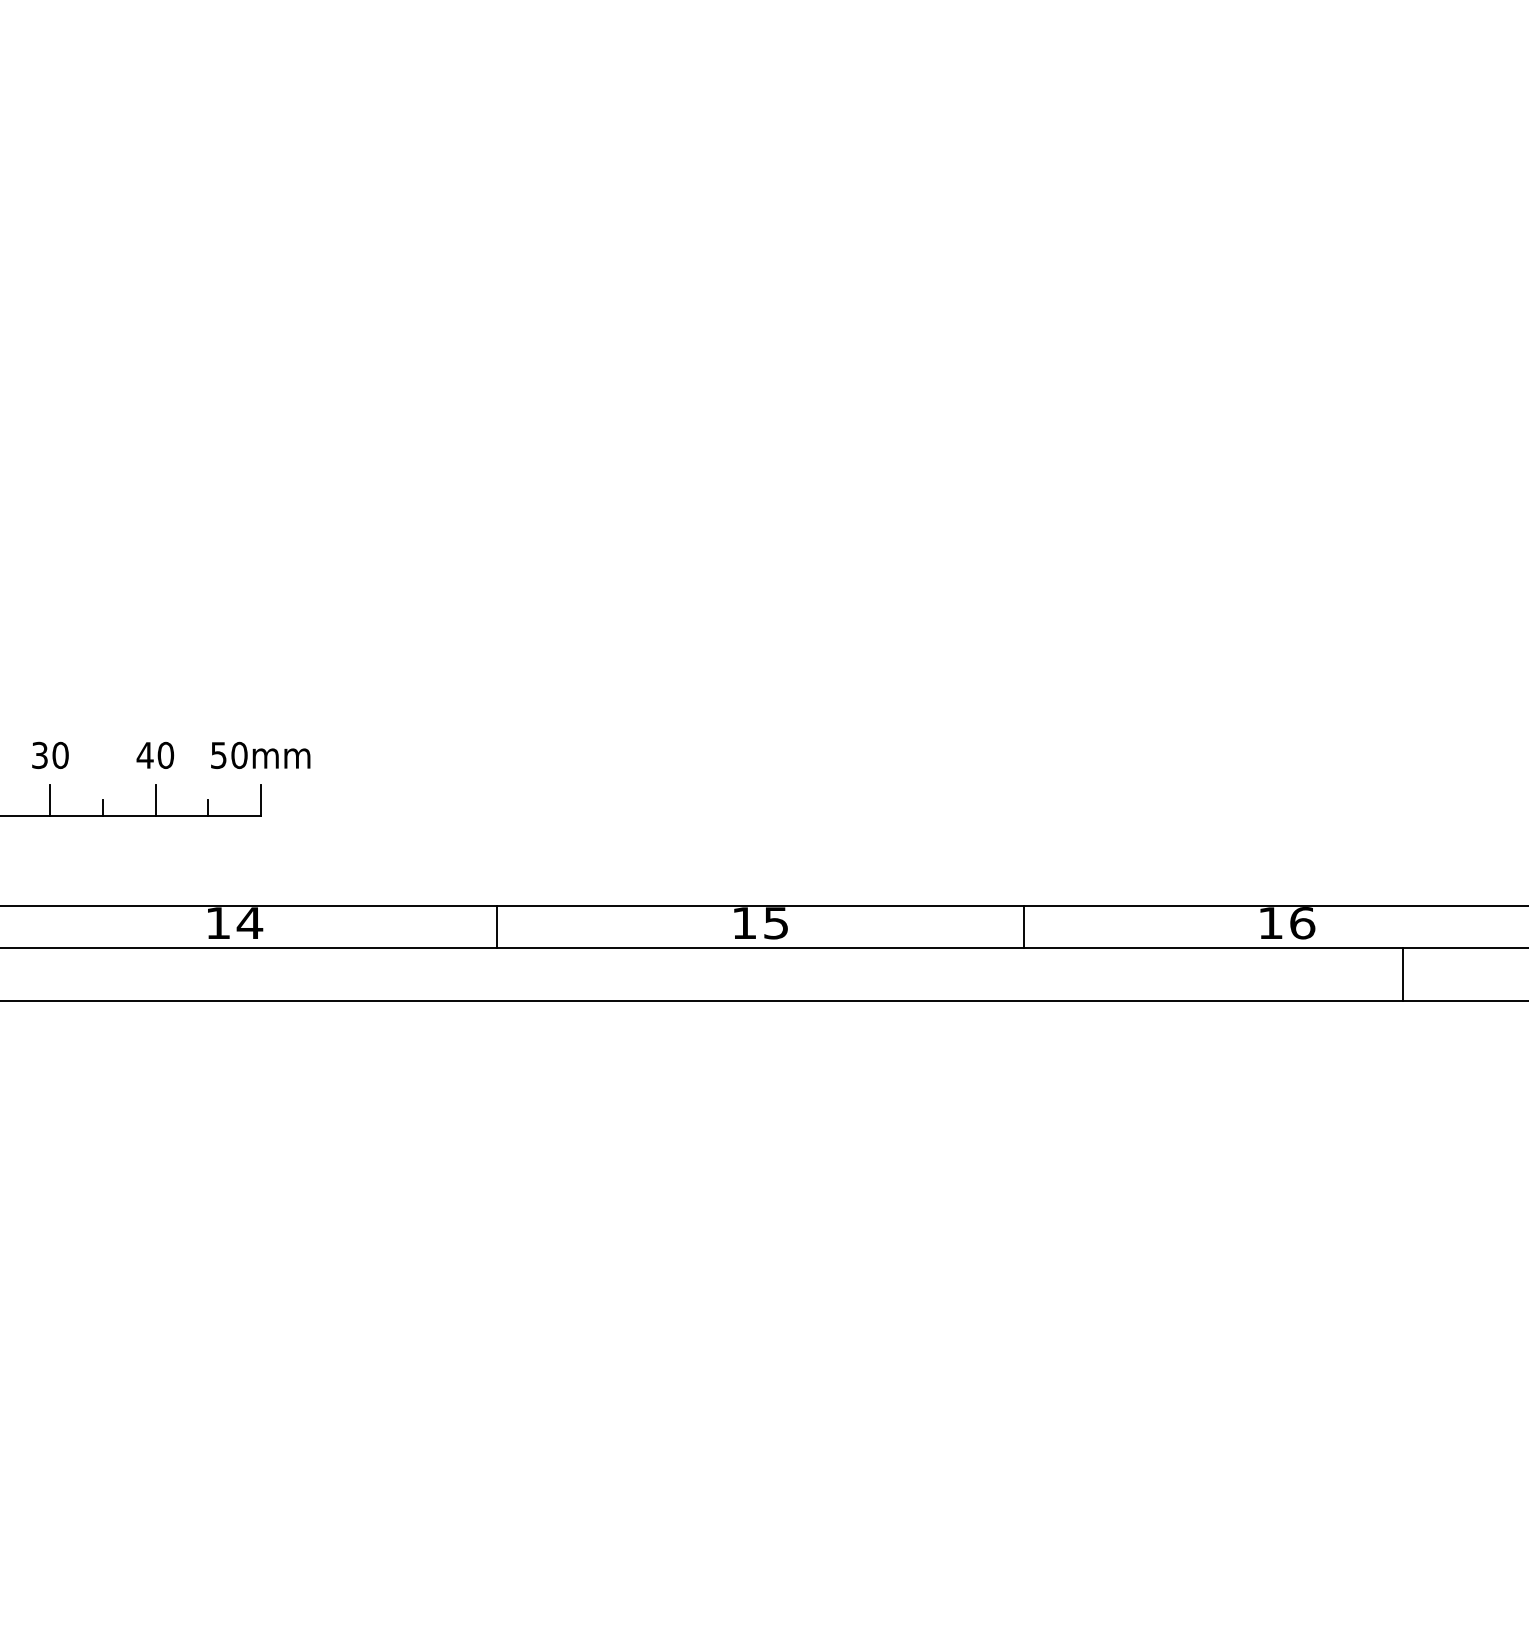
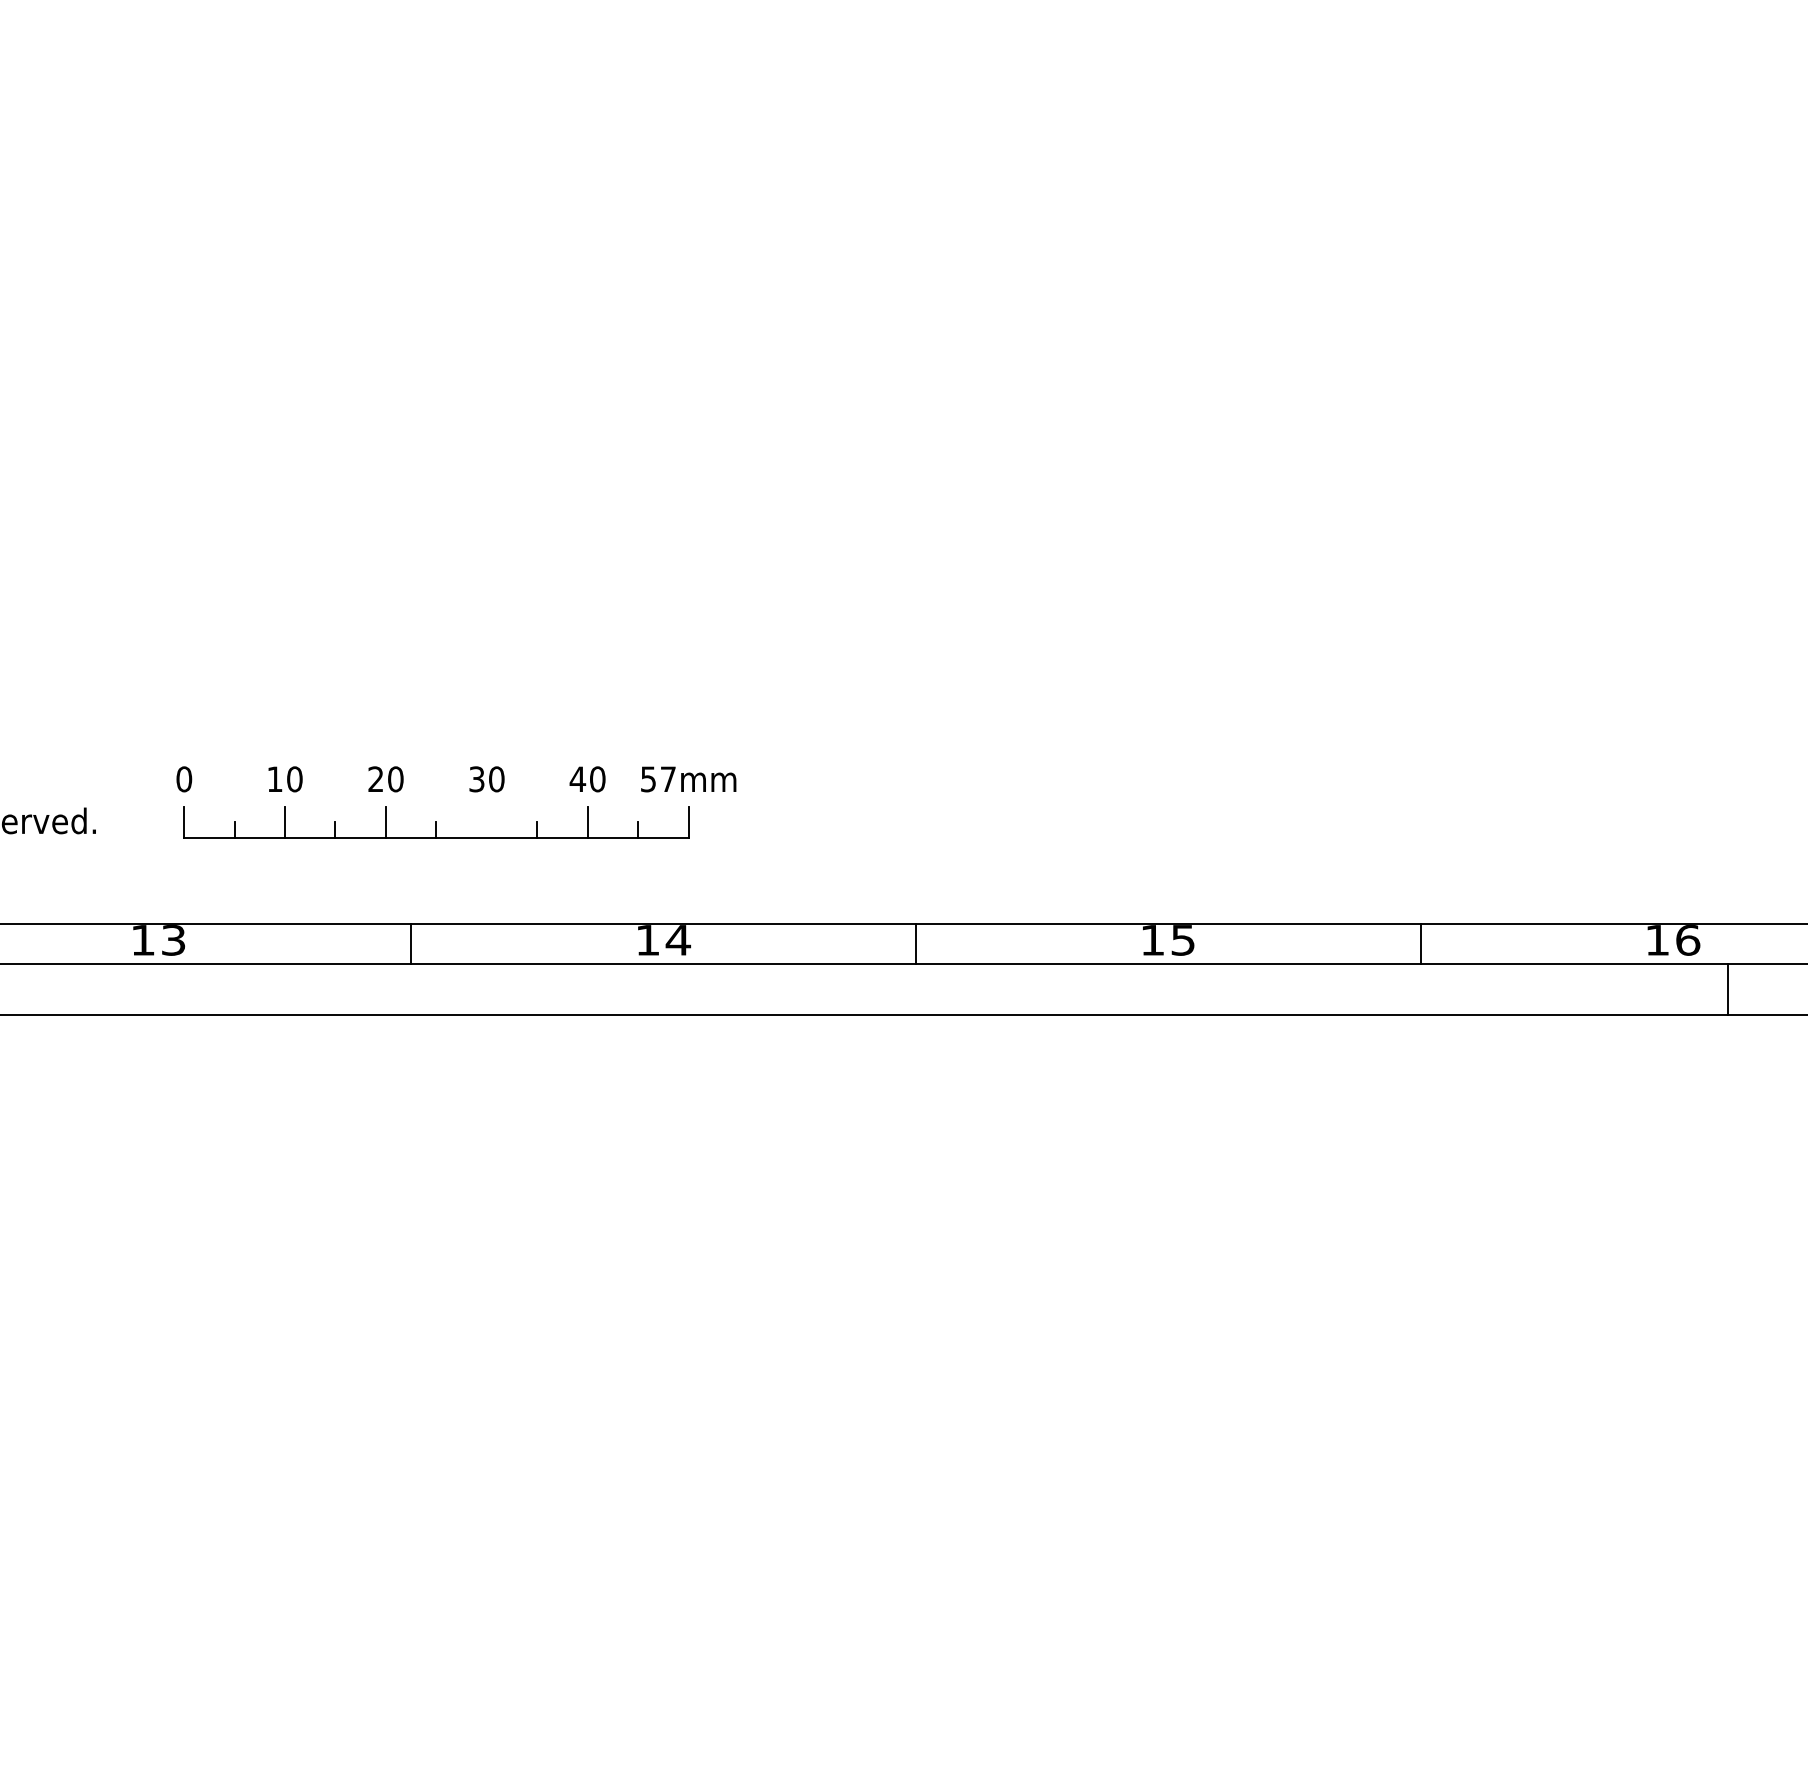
text: (239, 755) -> (668, 779), 50mm -> 57mm
line: (49, 800) -> (486, 822), removed
line: (1402, 974) -> (1727, 989), moved

